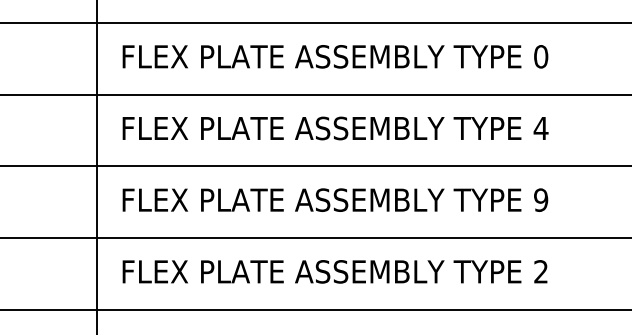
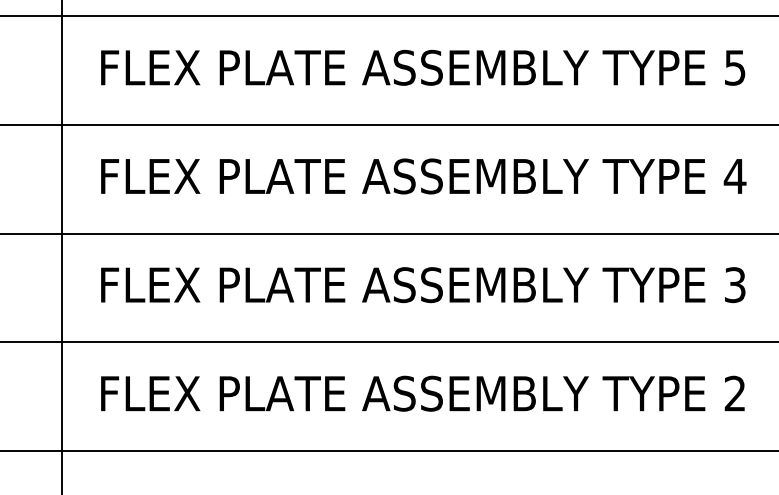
text: (541, 56) -> (735, 67), 0 -> 5
text: (541, 199) -> (735, 284), 9 -> 3

